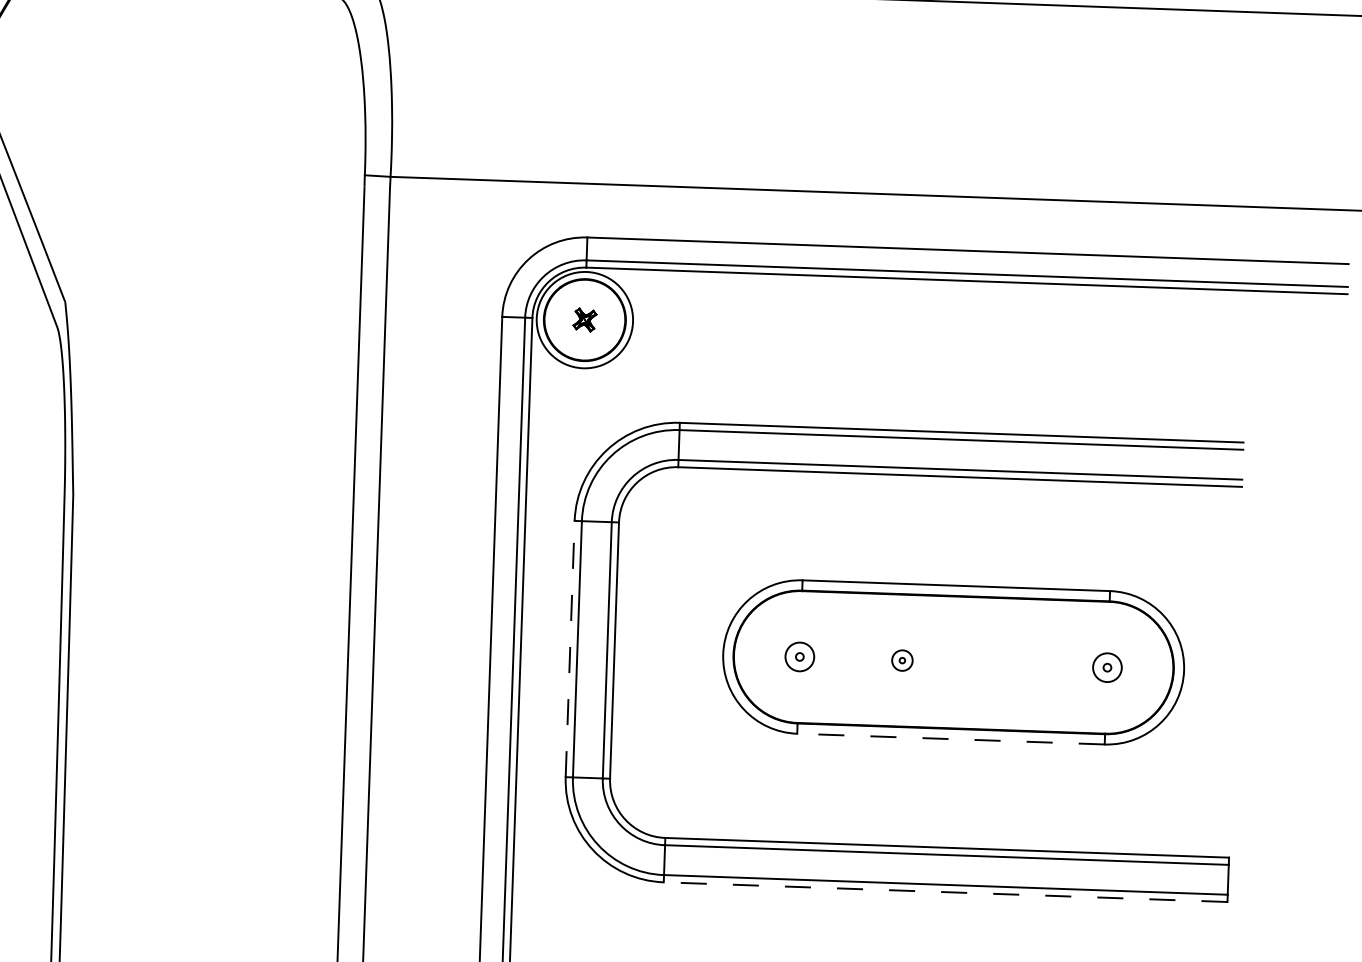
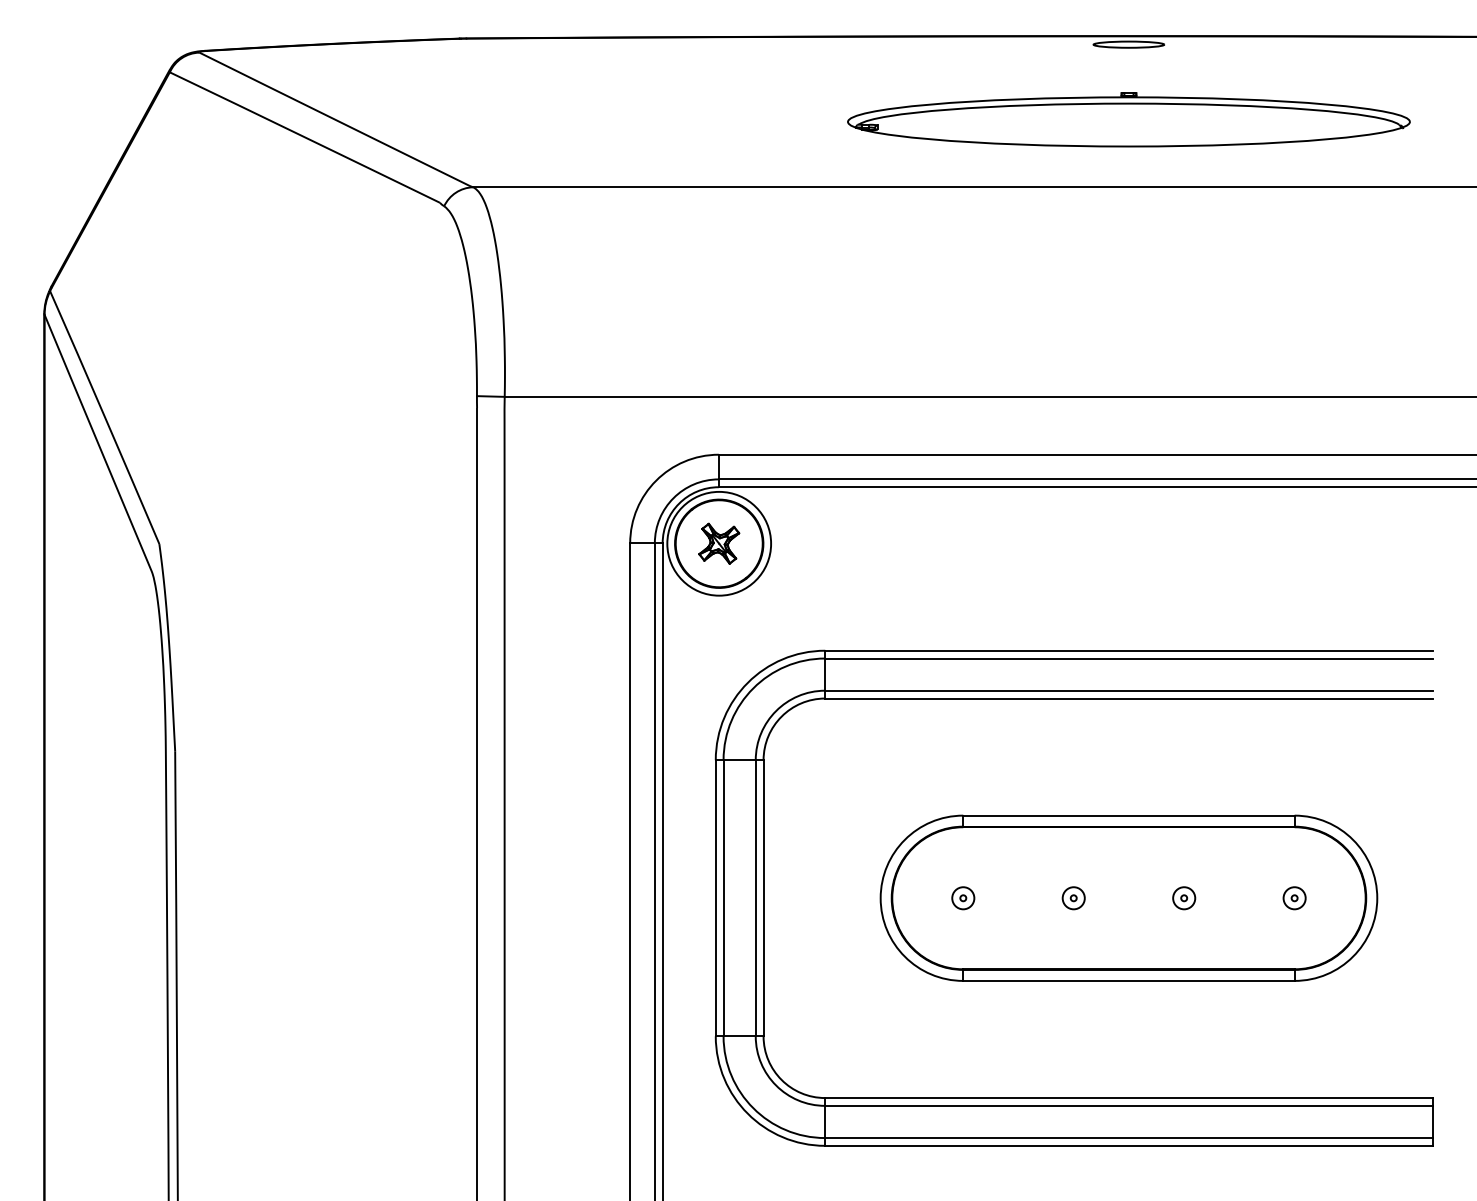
part: (585, 319) -> (719, 543), size x1.67
line: (569, 648) -> (715, 897), dashed -> solid
part: (800, 657) -> (963, 898), size x0.71
part: (1005, 664) -> (1184, 898), added
part: (1107, 667) -> (1294, 898), size x0.71
line: (950, 738) -> (1128, 980), dashed -> solid
line: (945, 891) -> (1128, 1145), dashed -> solid

